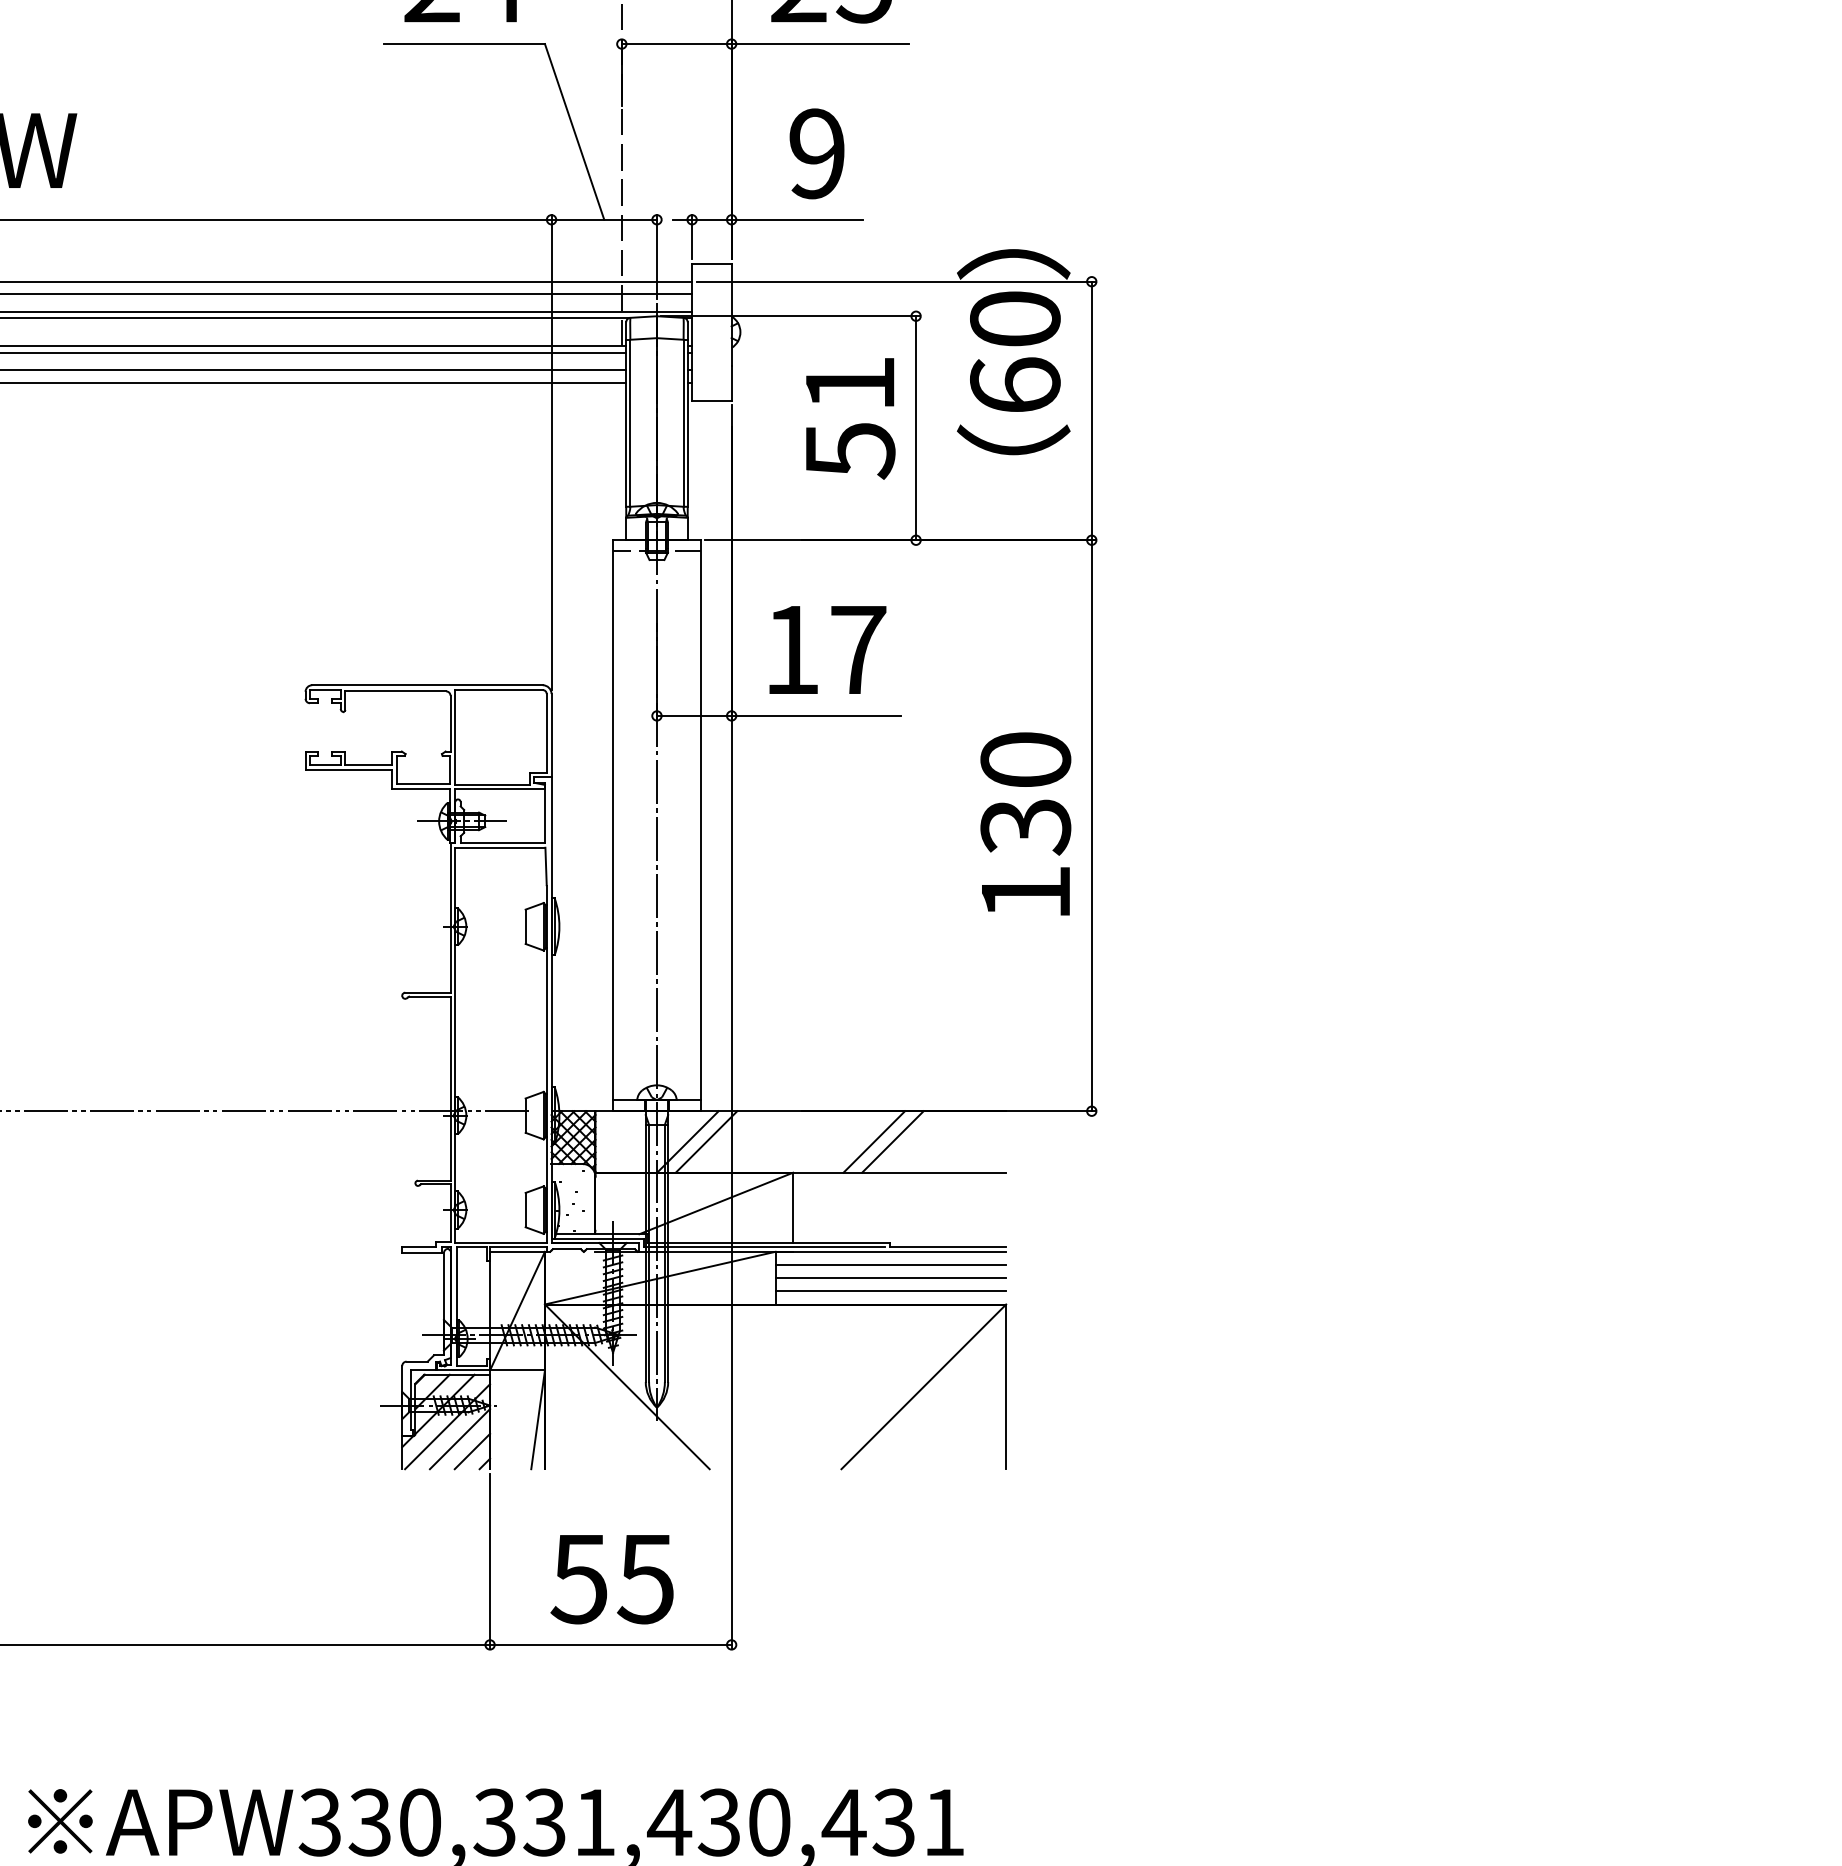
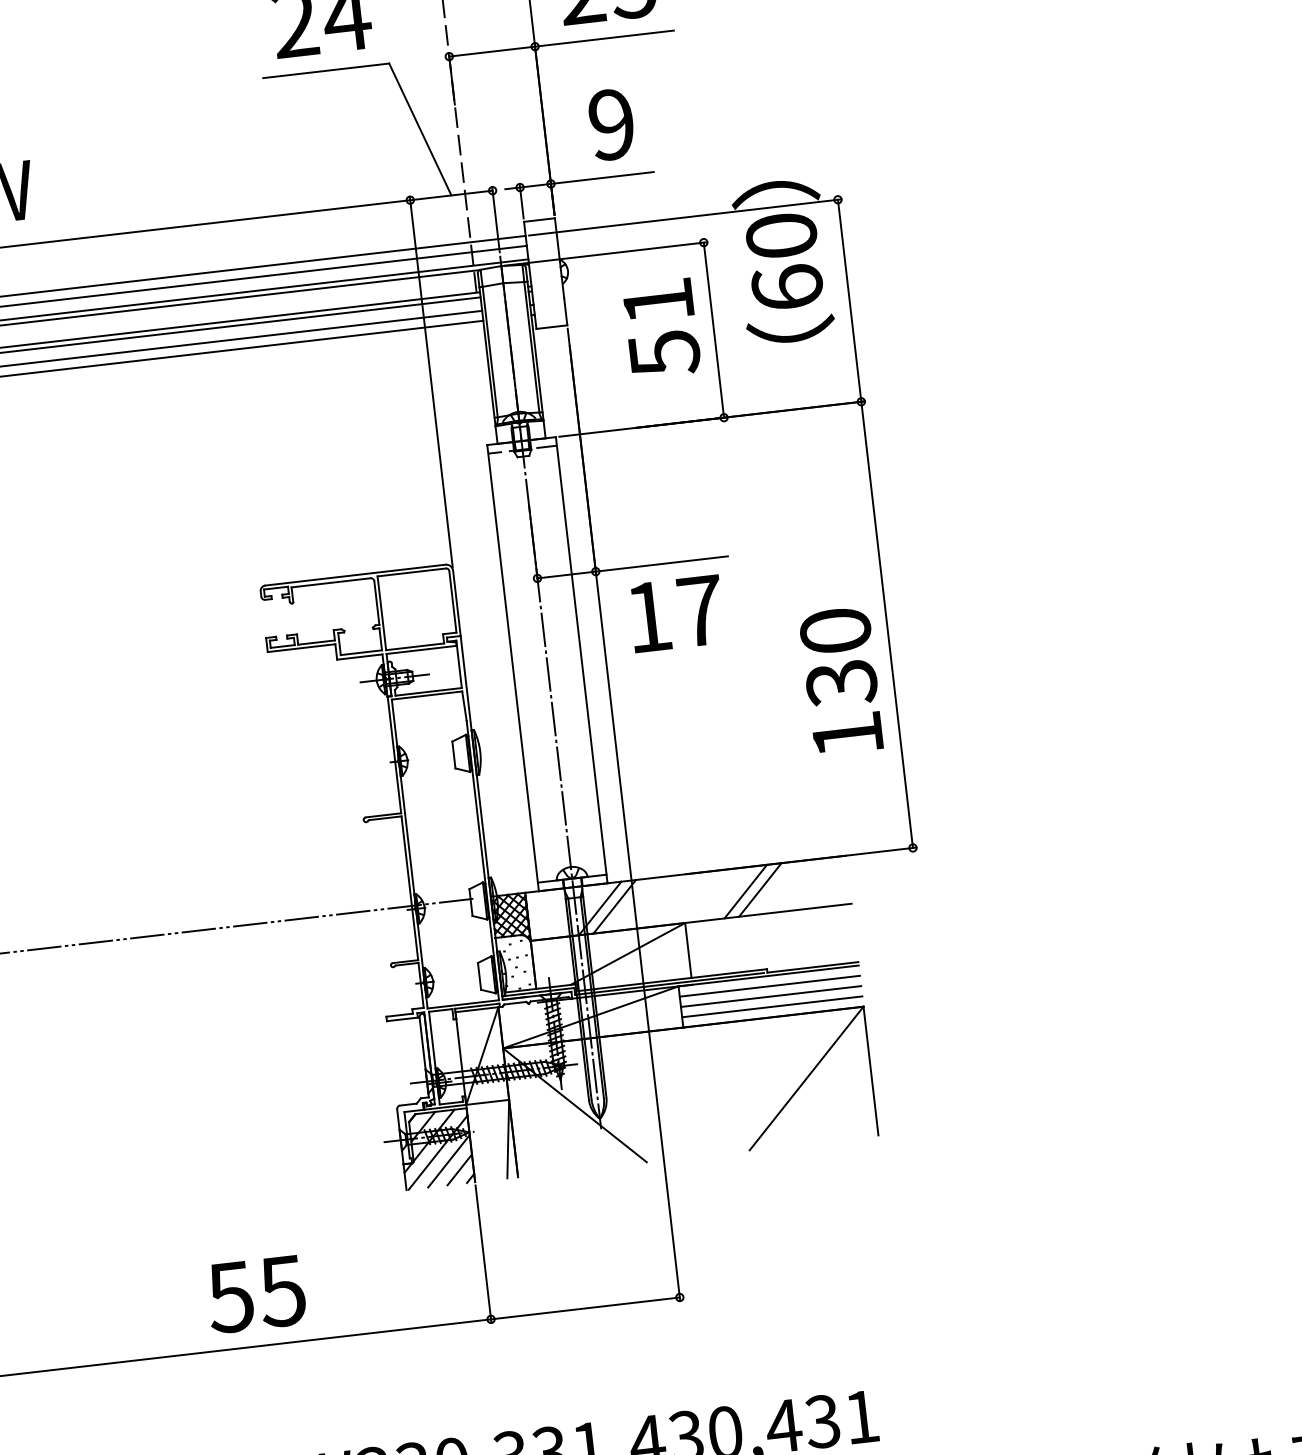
text: (827, 649) -> (676, 613), moved
text: (1025, 823) -> (841, 680), moved
text: (611, 1579) -> (255, 1294), moved

